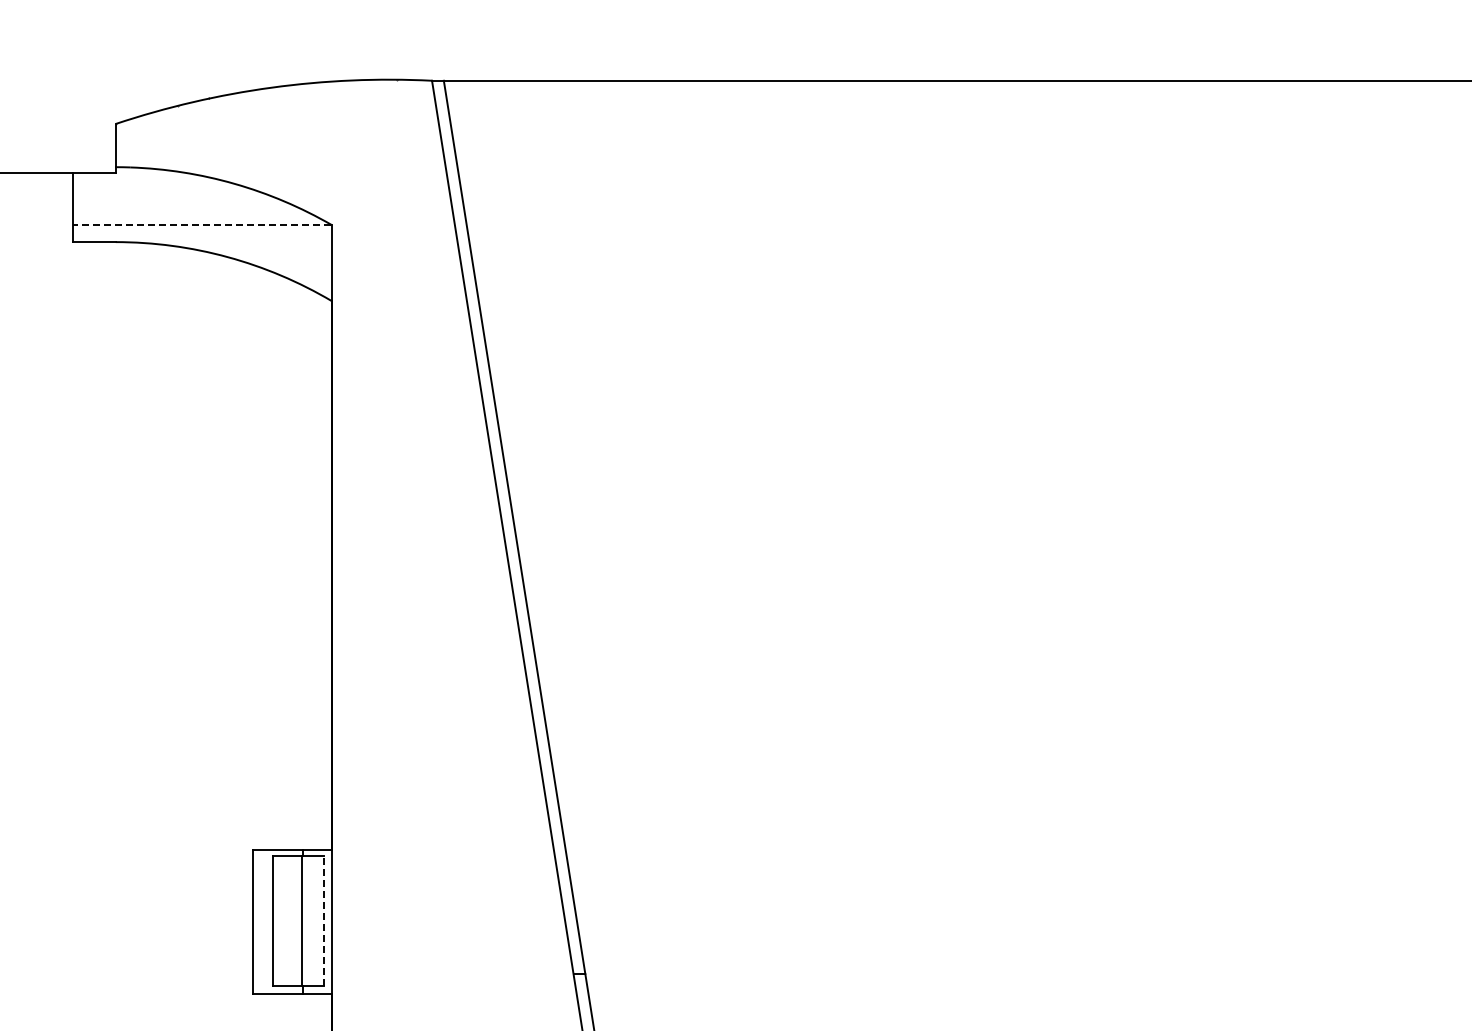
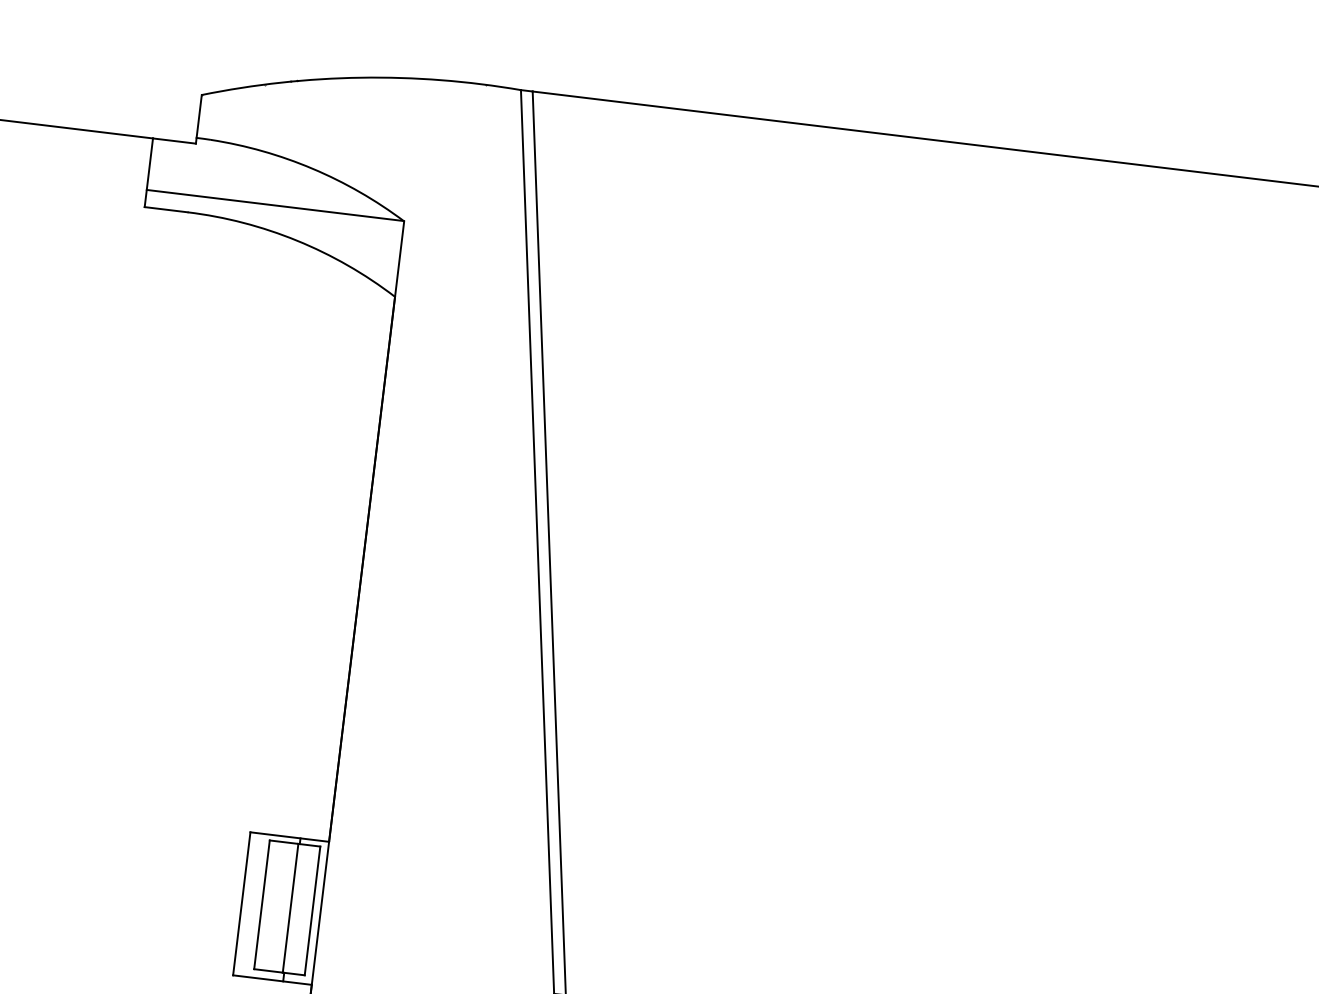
line: (201, 224) -> (274, 205), dashed -> solid
line: (323, 920) -> (312, 910), dashed -> solid

